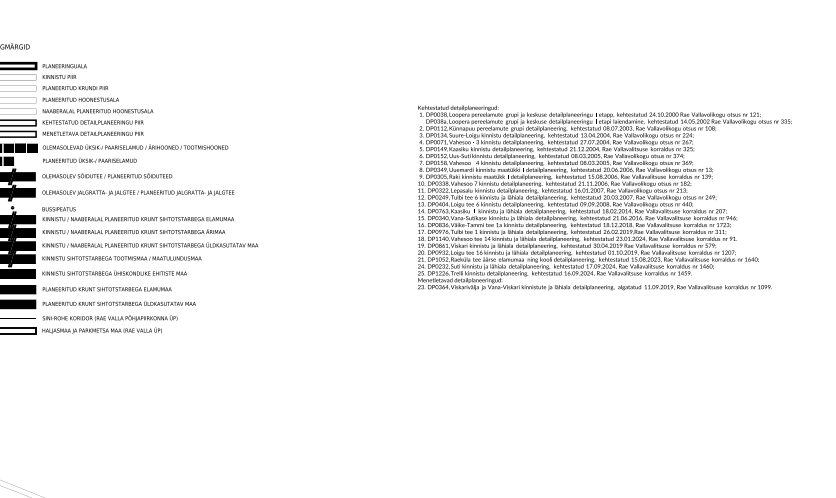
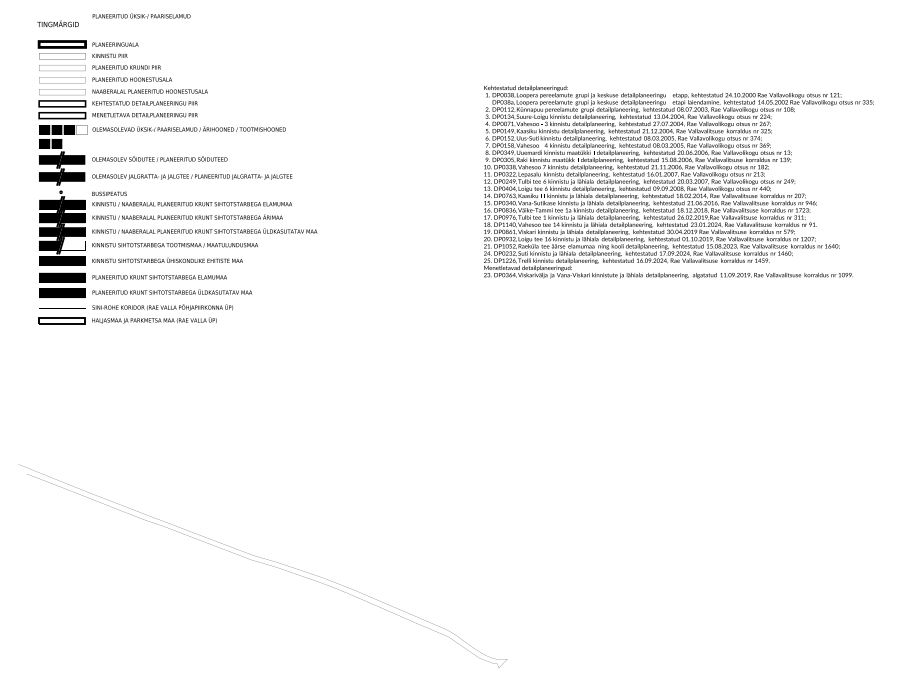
fill: (32, 147) -> (81, 129), removed
text: (89, 160) -> (141, 15), moved
fill: (23, 258) -> (72, 245), removed

